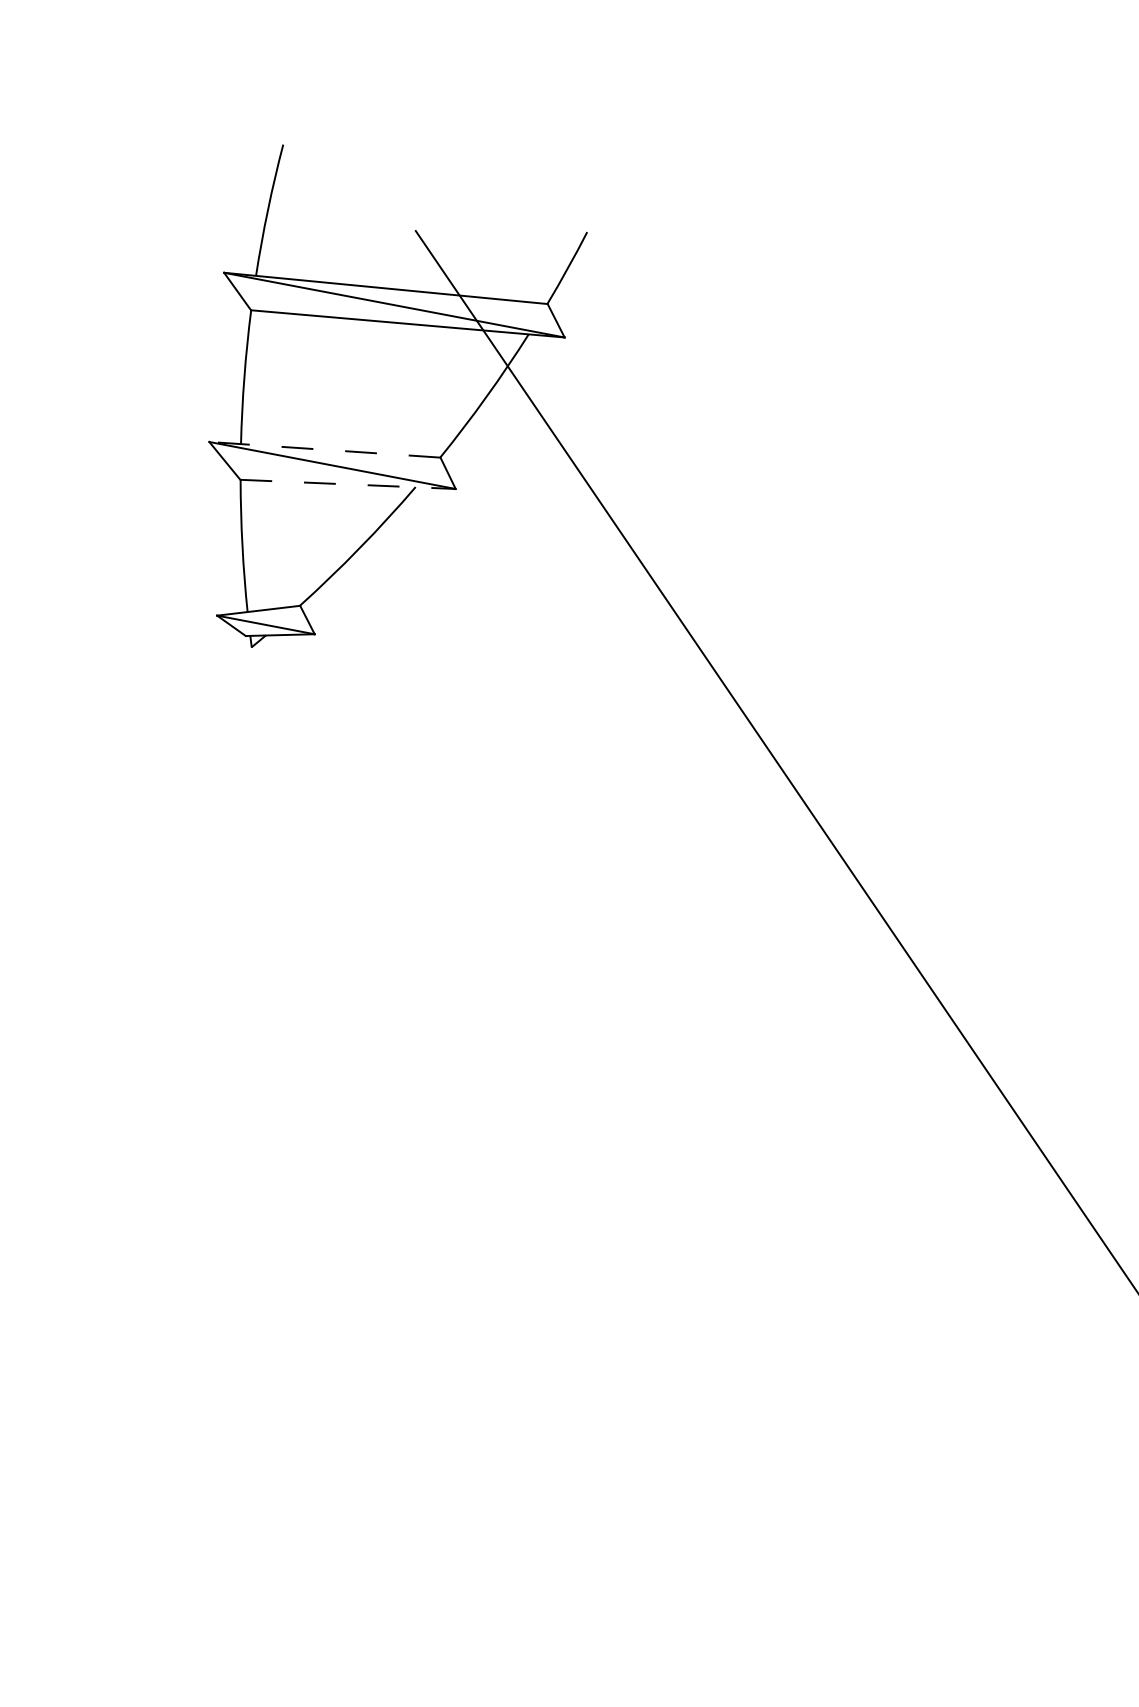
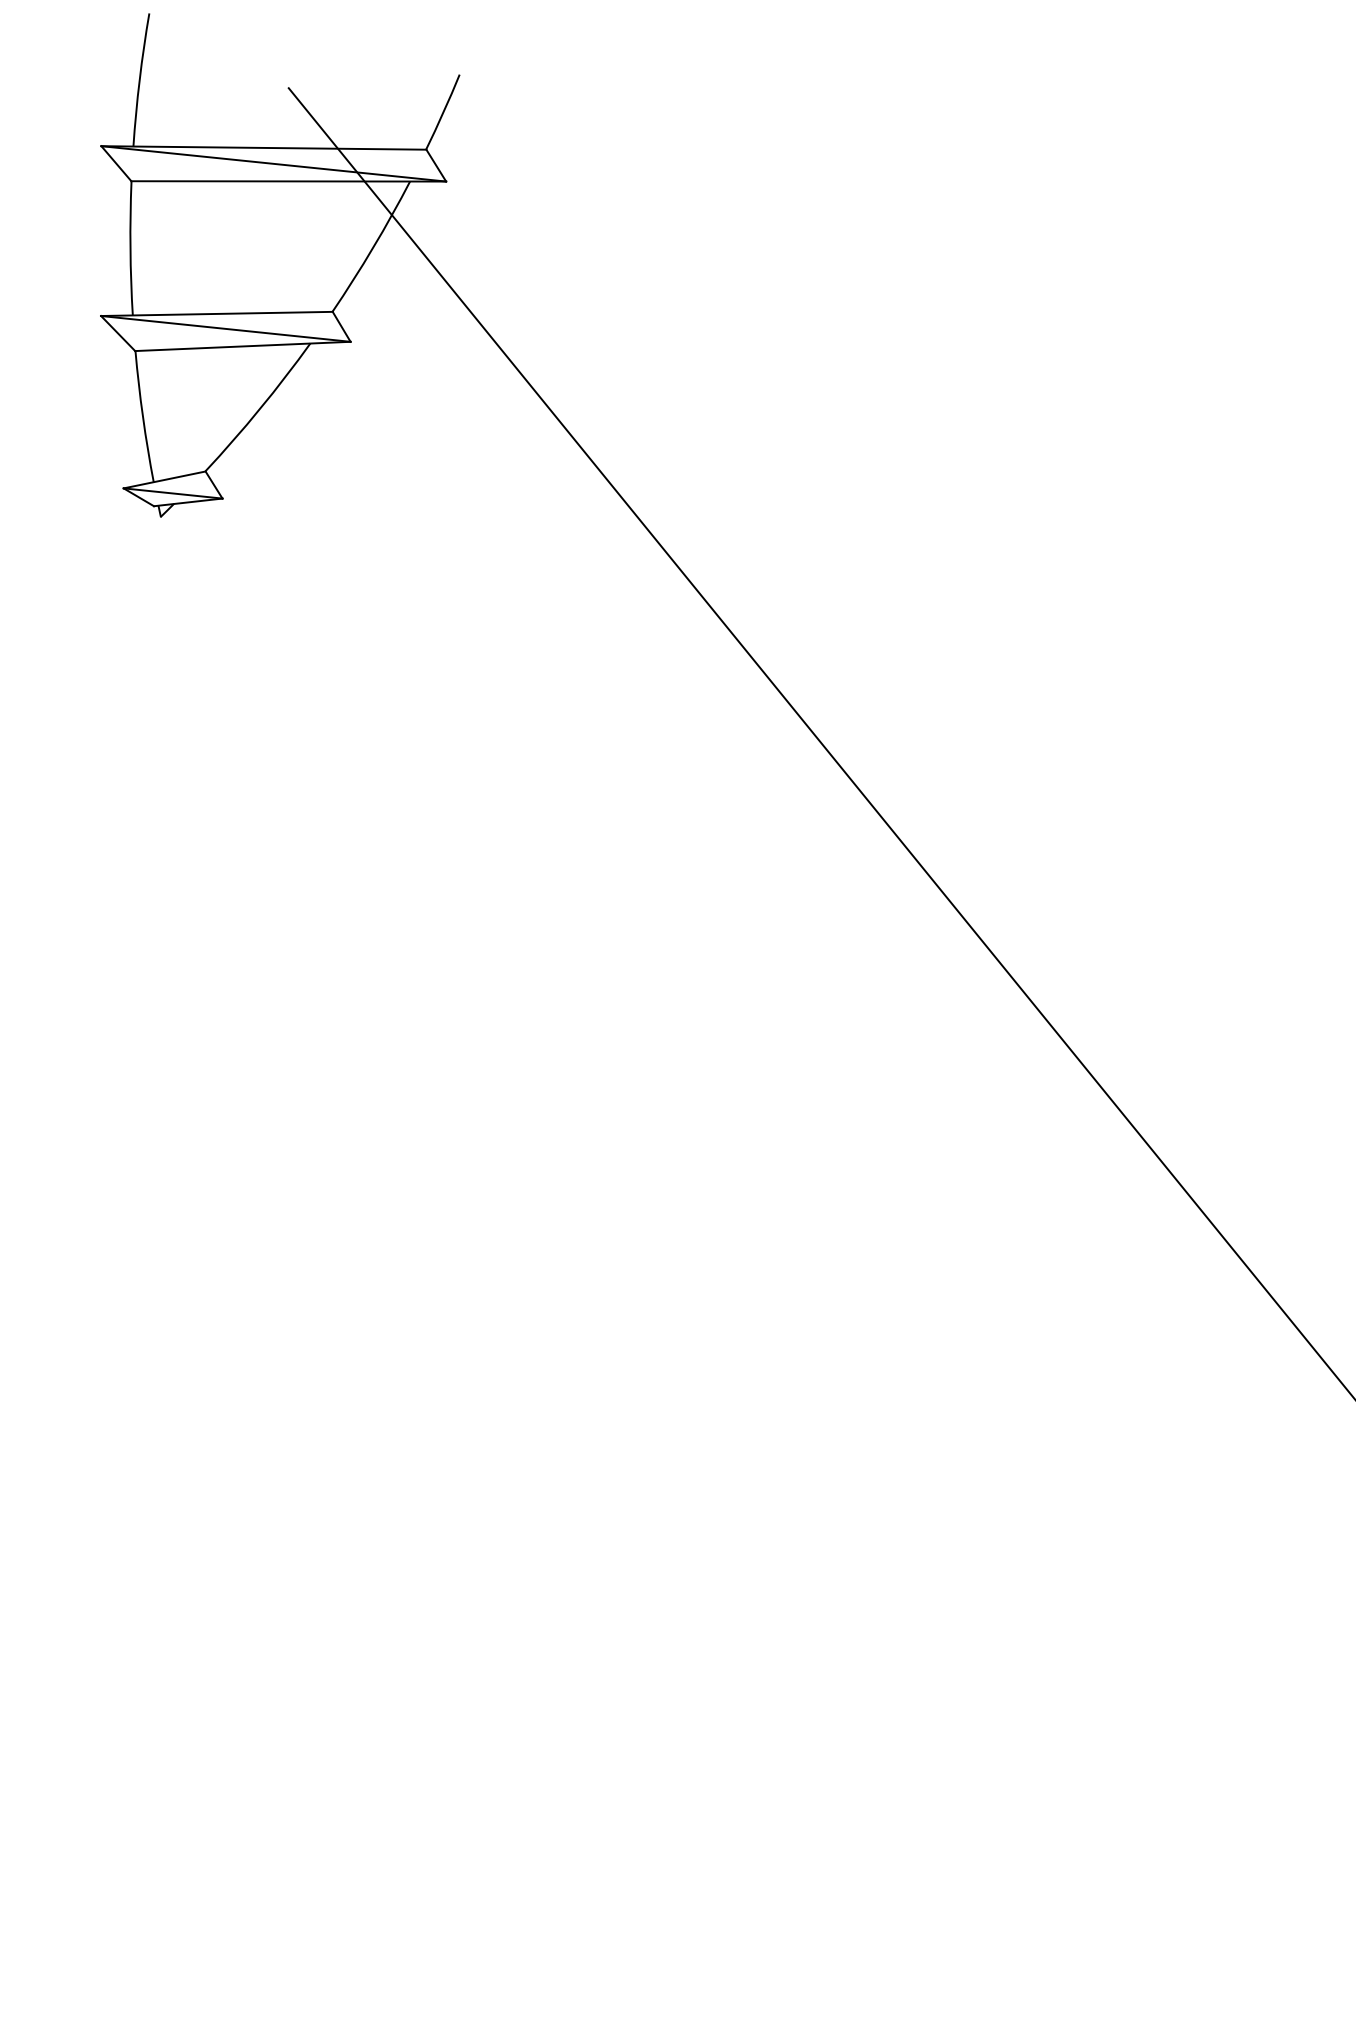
line: (324, 449) -> (216, 313), dashed -> solid
line: (347, 484) -> (242, 346), dashed -> solid

